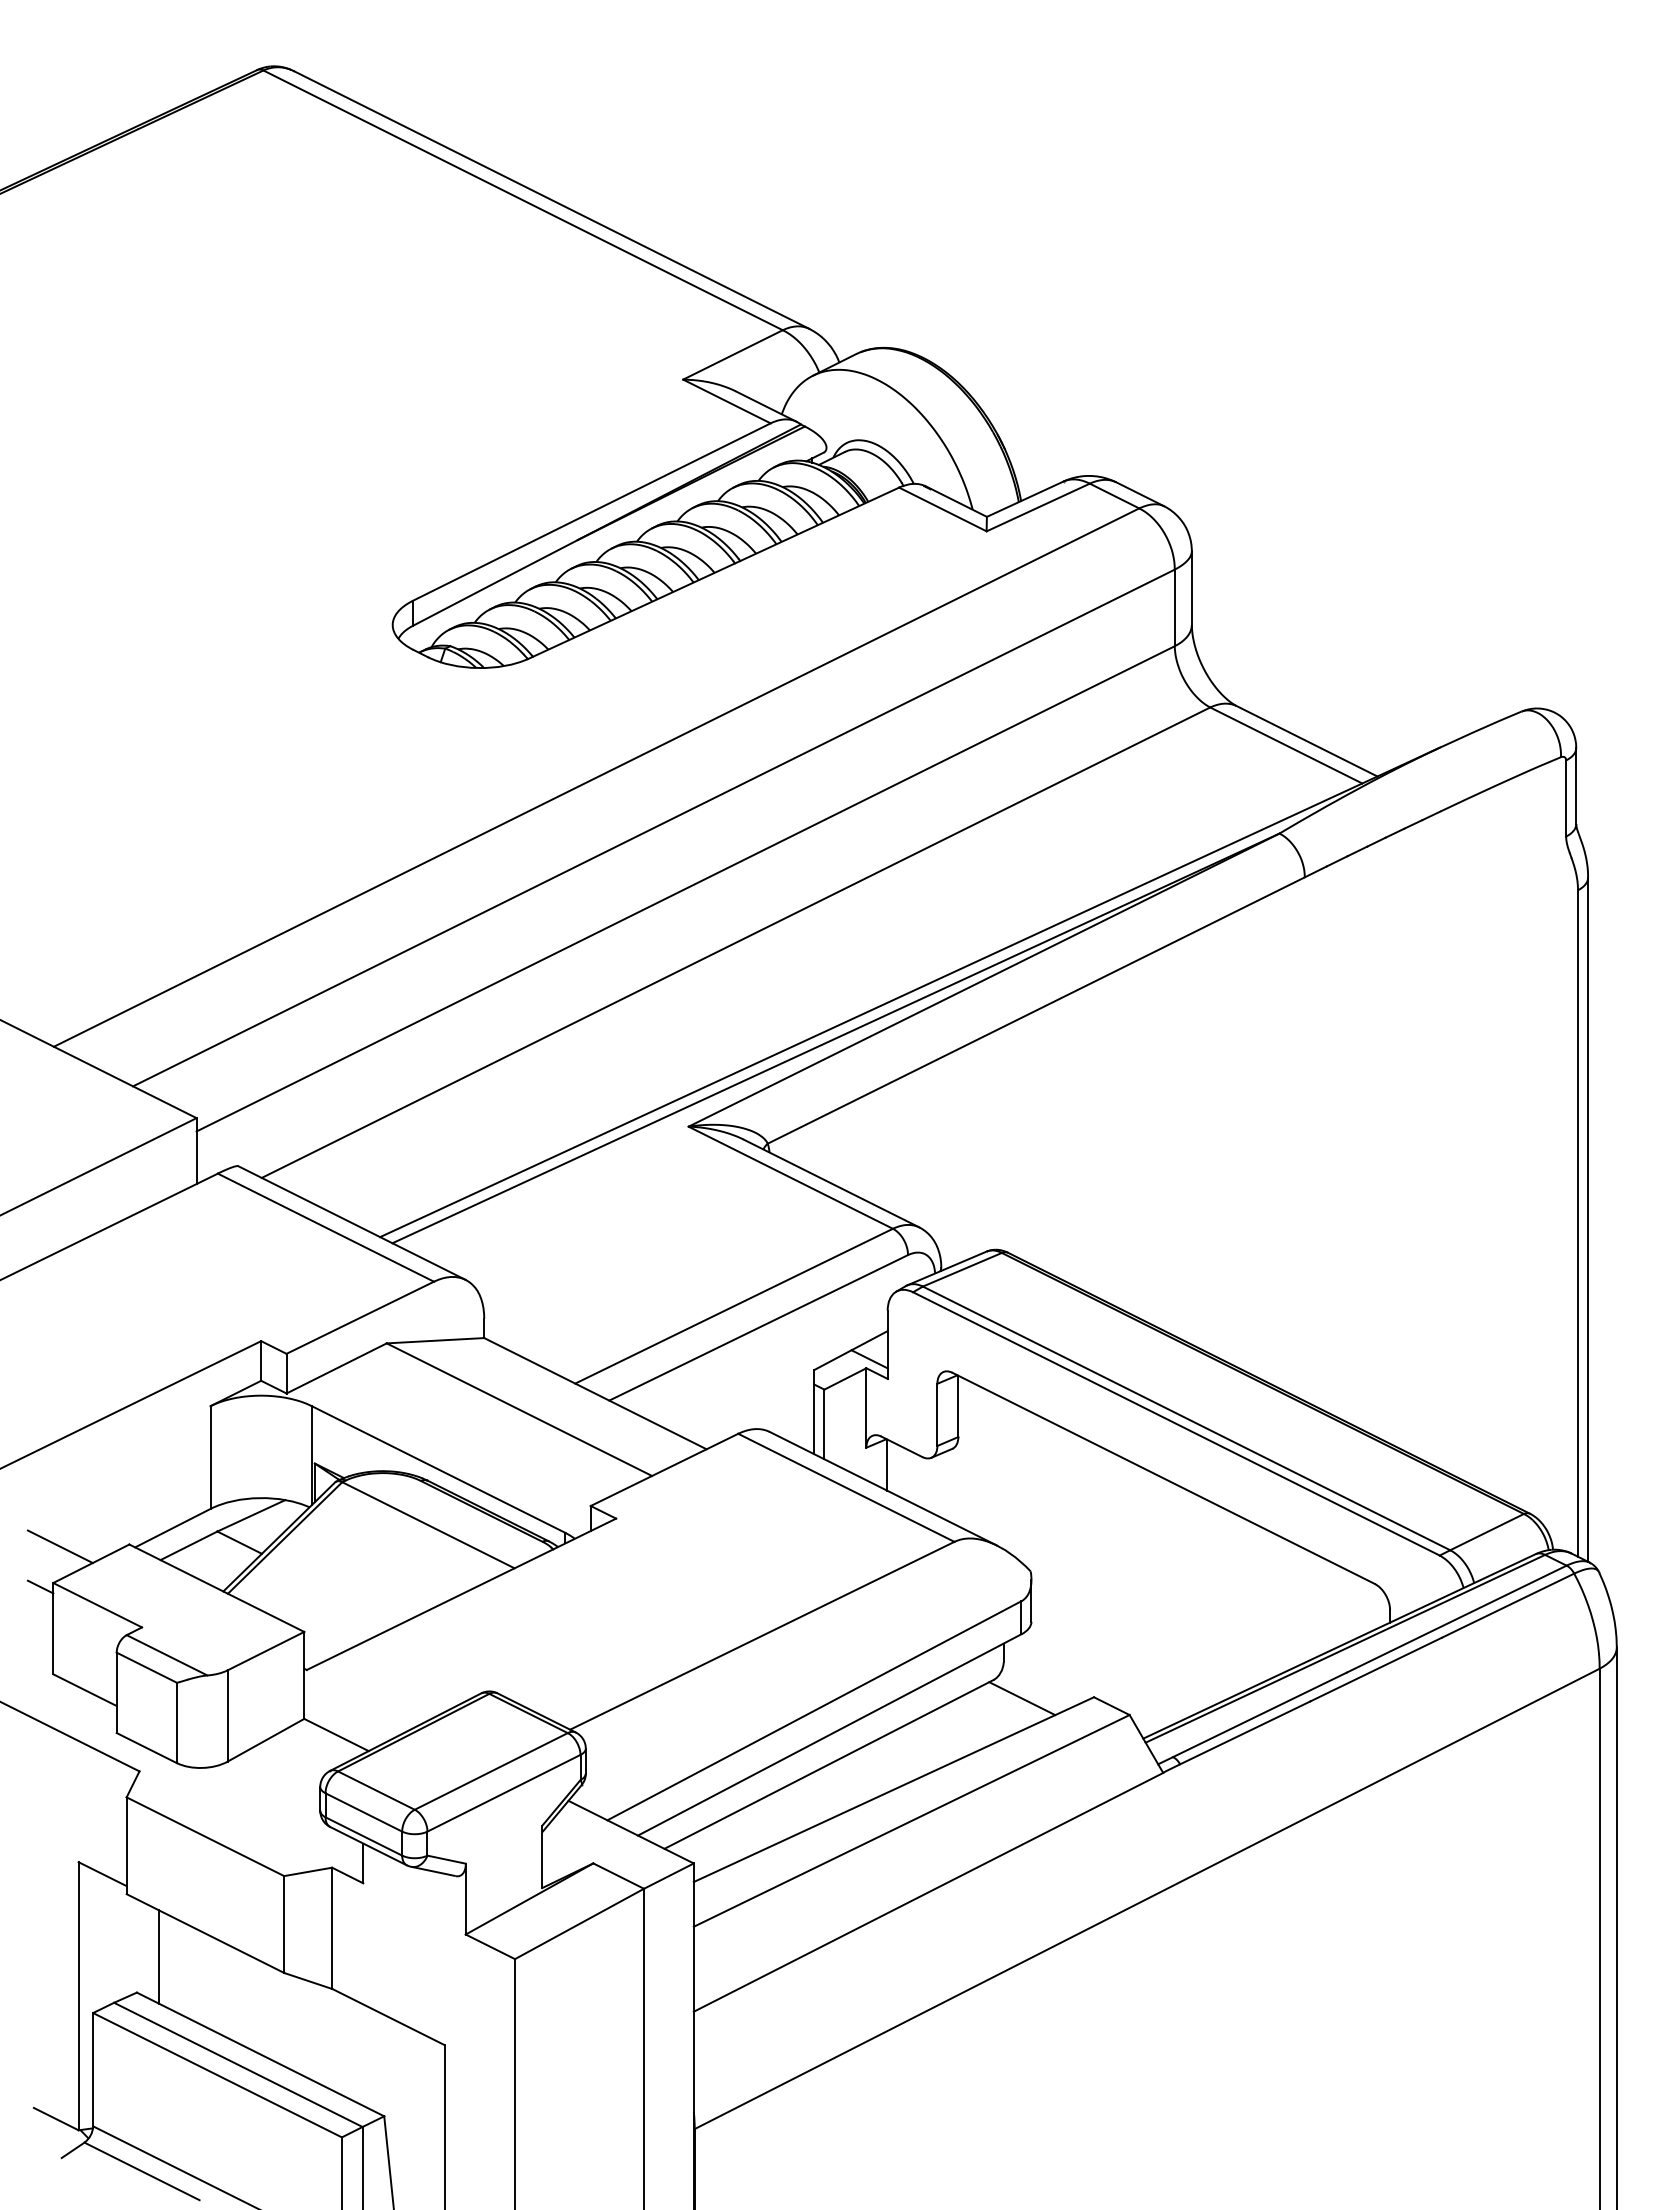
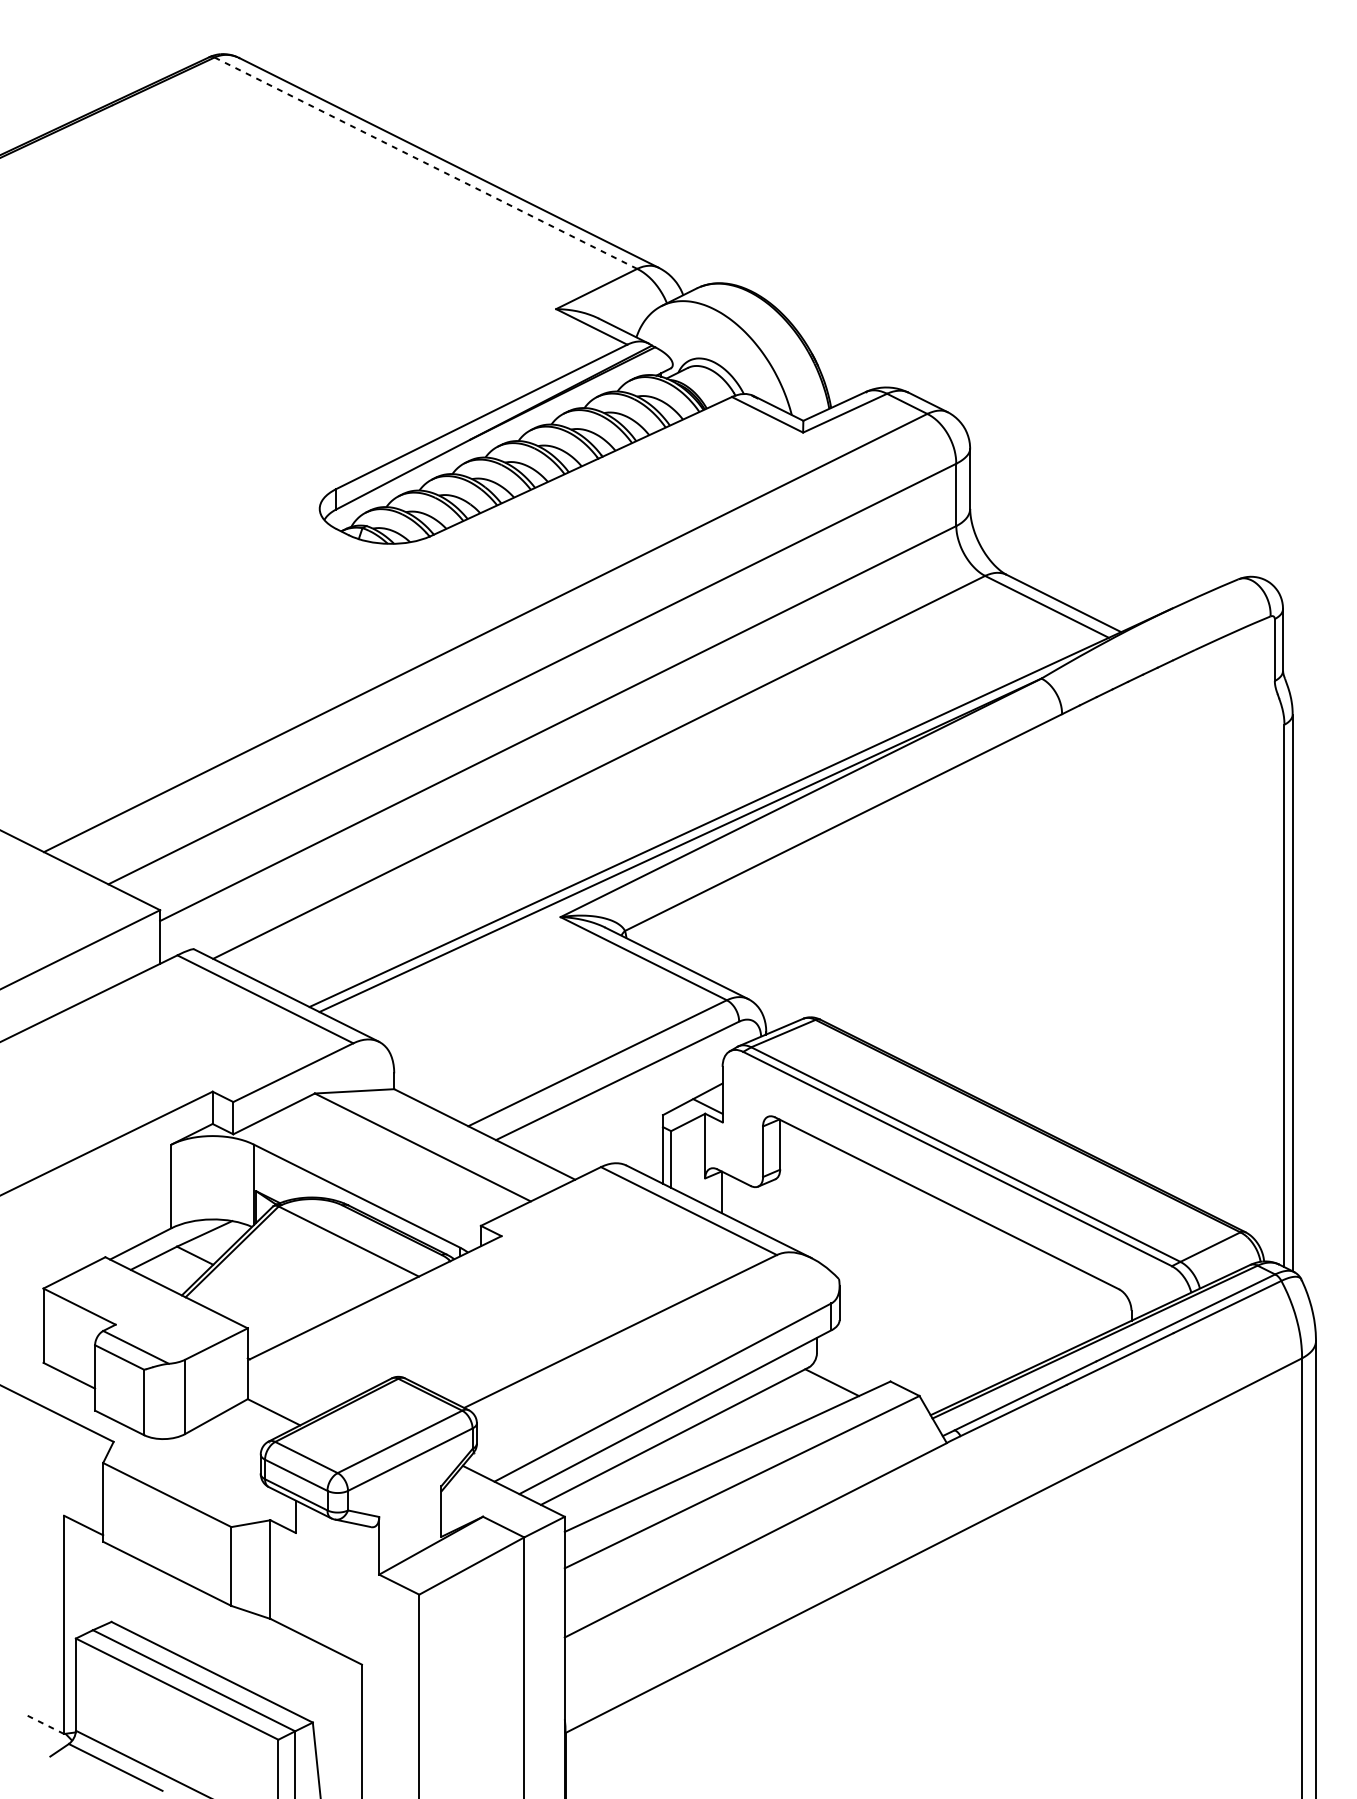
line: (523, 200) -> (426, 163), solid -> dashed
line: (59, 1546) -> (48, 1258), removed
line: (40, 1586) -> (33, 1291), removed
line: (158, 1956) -> (129, 1592), removed
line: (56, 2119) -> (46, 1725), solid -> dashed

